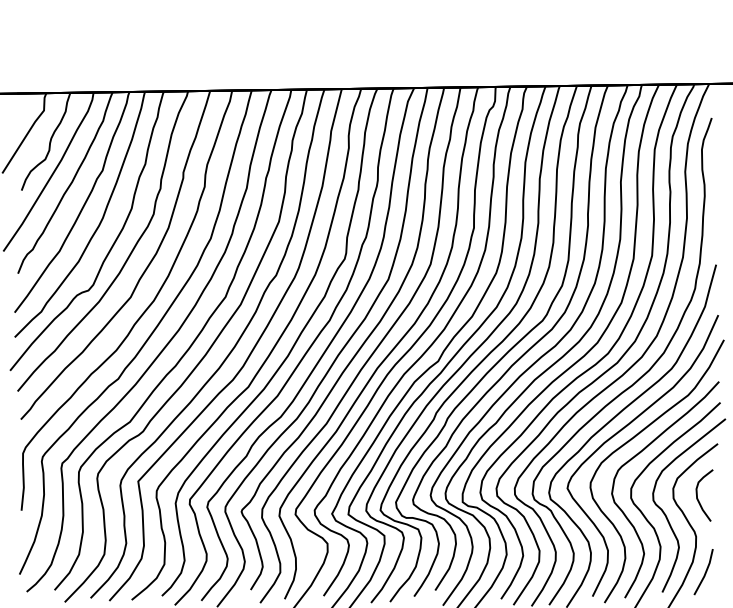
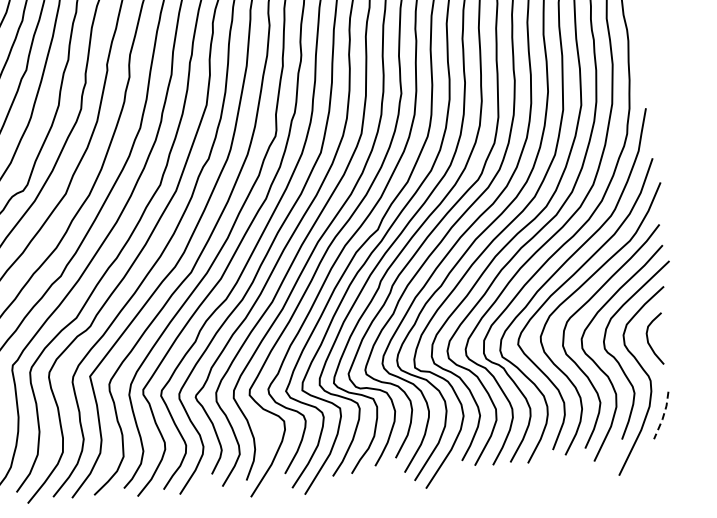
line: (705, 572) -> (663, 415), solid -> dashed

